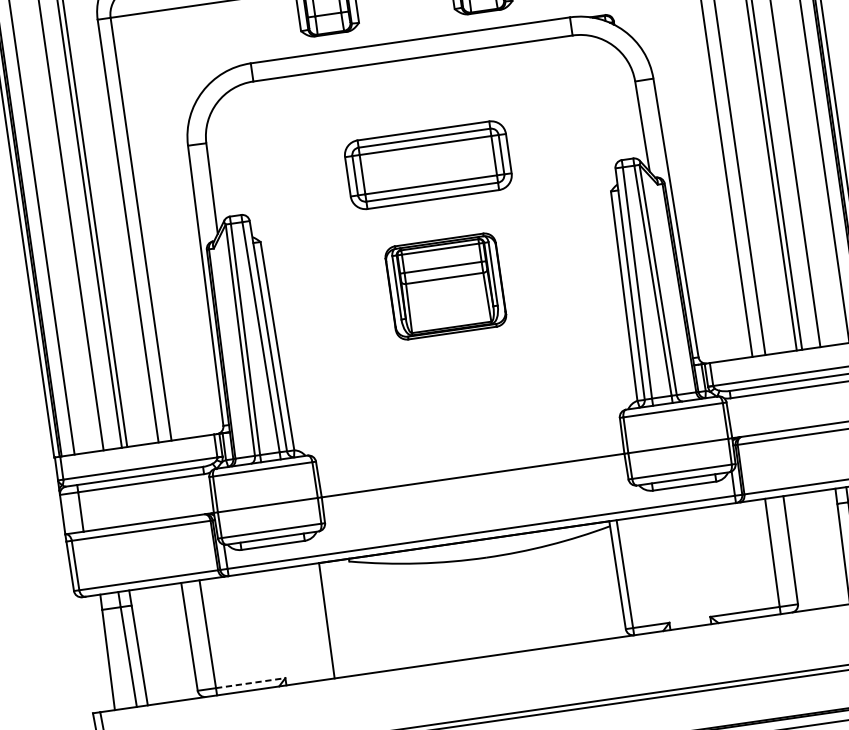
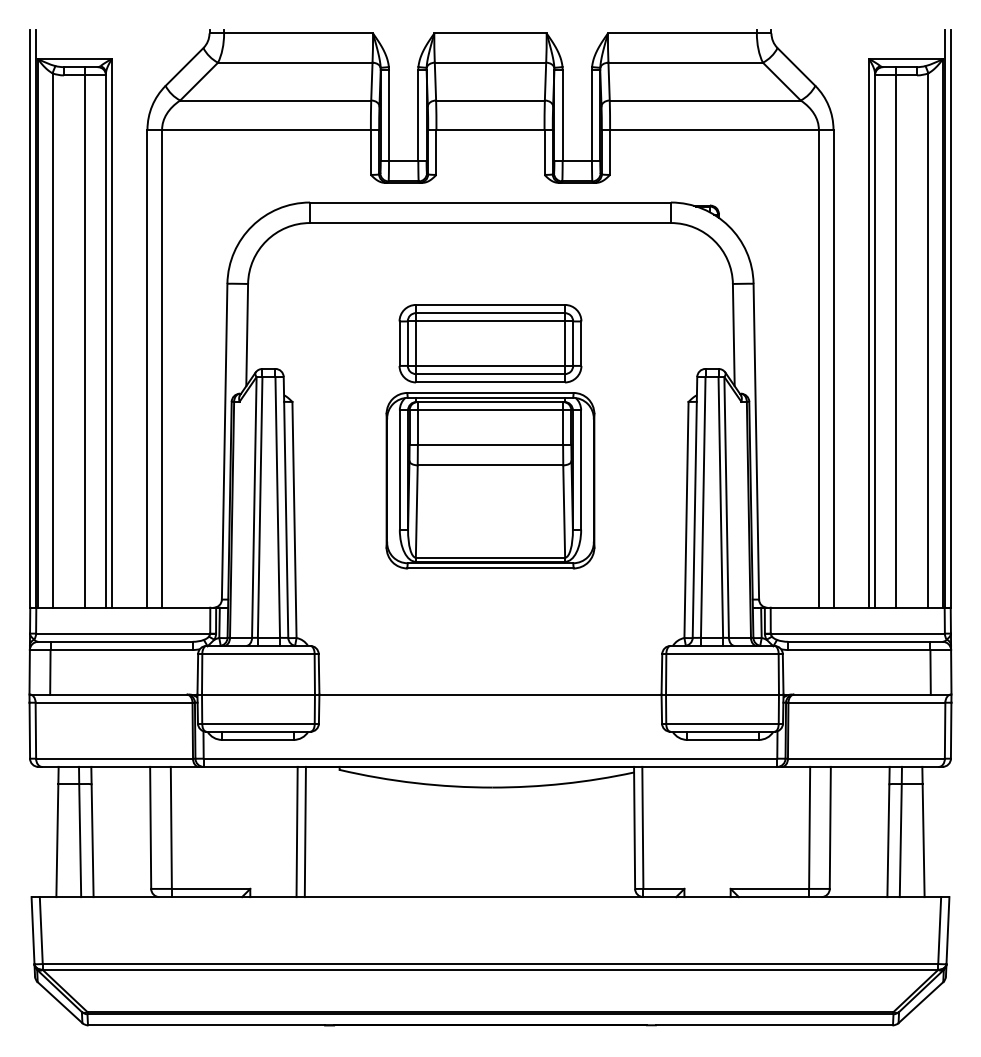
part: (445, 286) -> (490, 480), size x1.67
line: (318, 621) -> (296, 831), added
line: (251, 682) -> (211, 888), dashed -> solid

